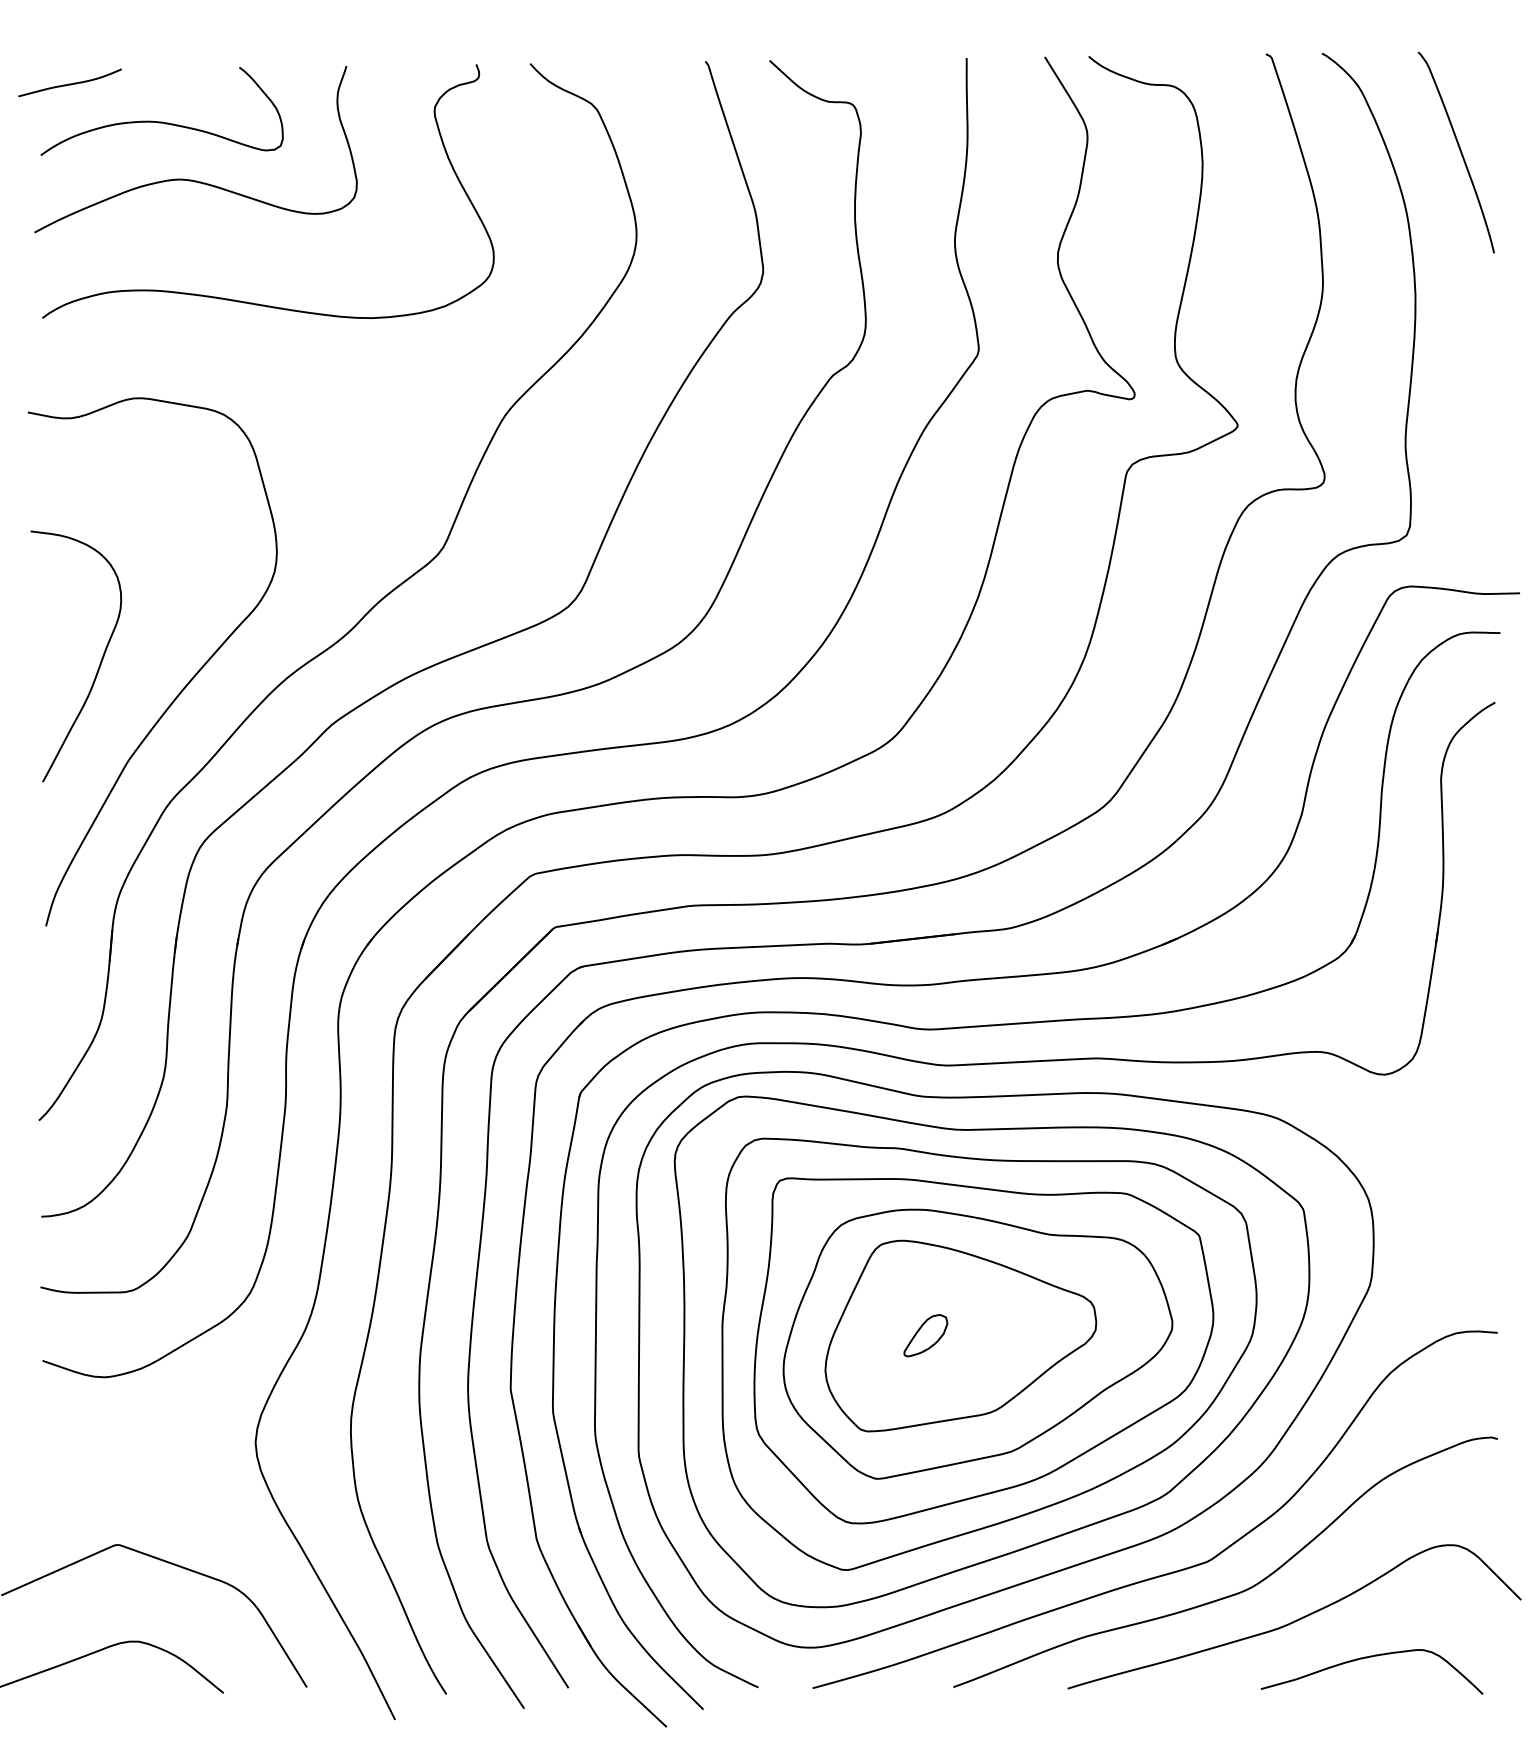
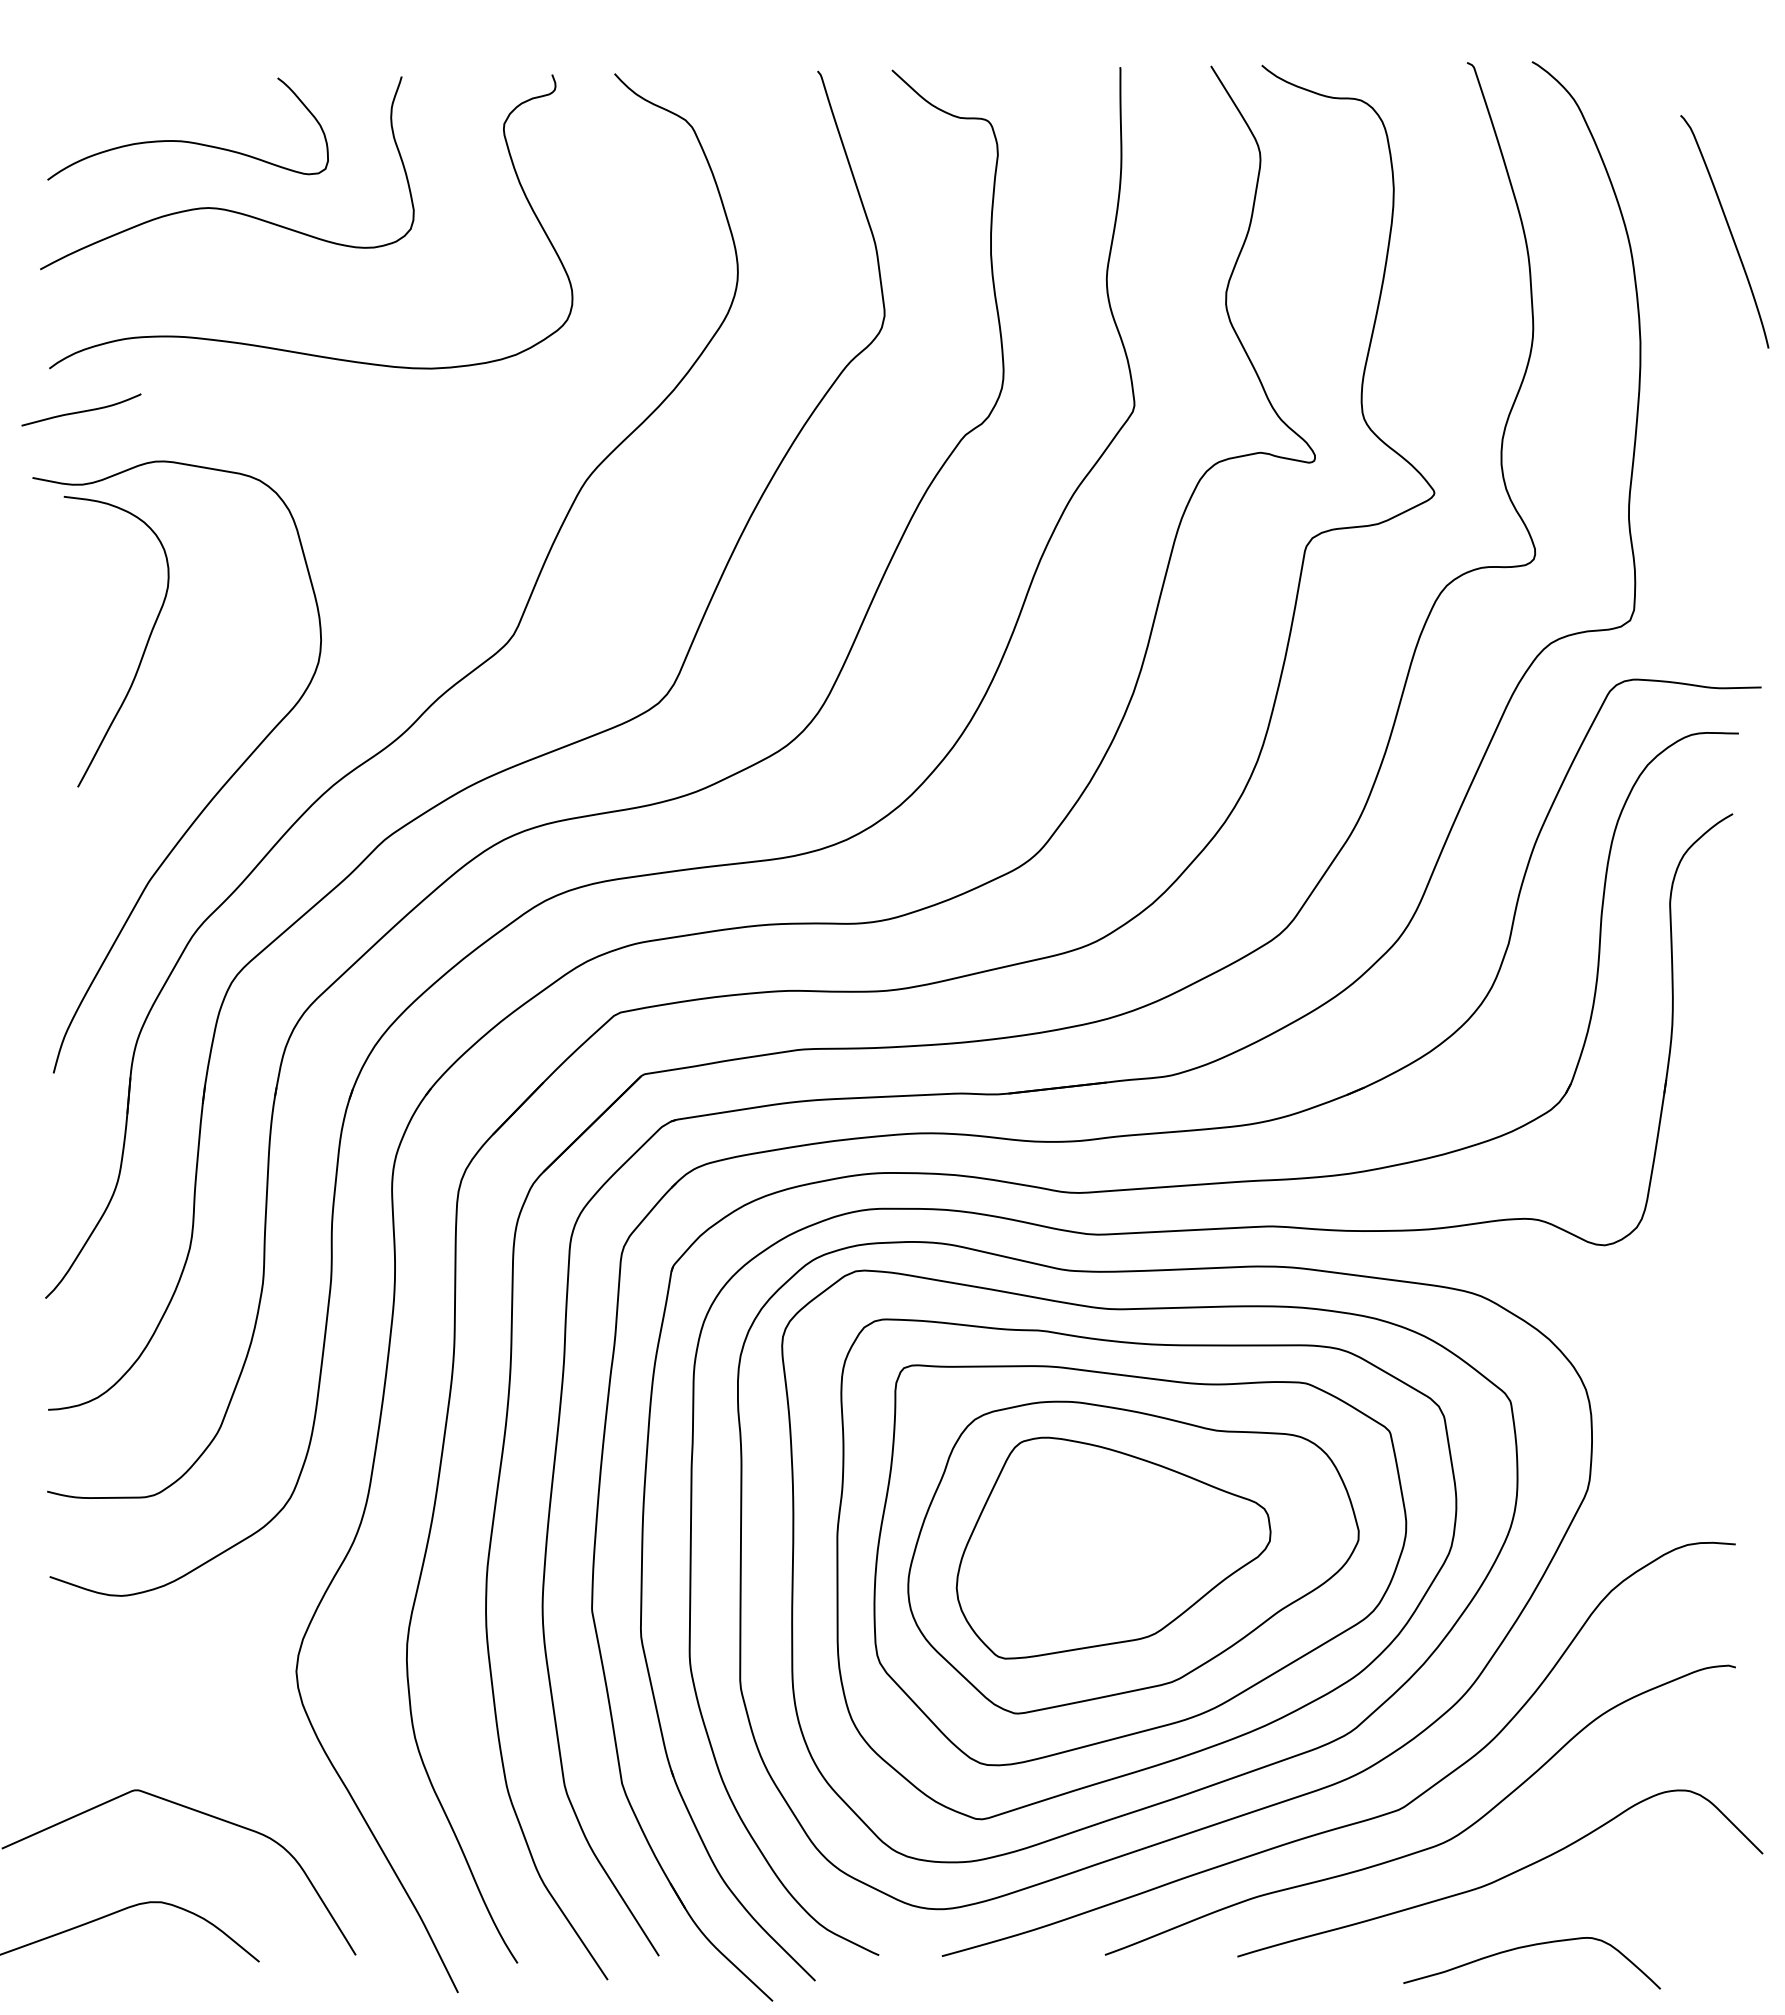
curve: (70, 83) -> (82, 410), moved
curve: (1459, 150) -> (1728, 229), moved
curve: (99, 664) -> (143, 650), moved
part: (925, 1335) -> (1072, 1547), removed
curve: (1368, 1658) -> (1527, 1947), moved

